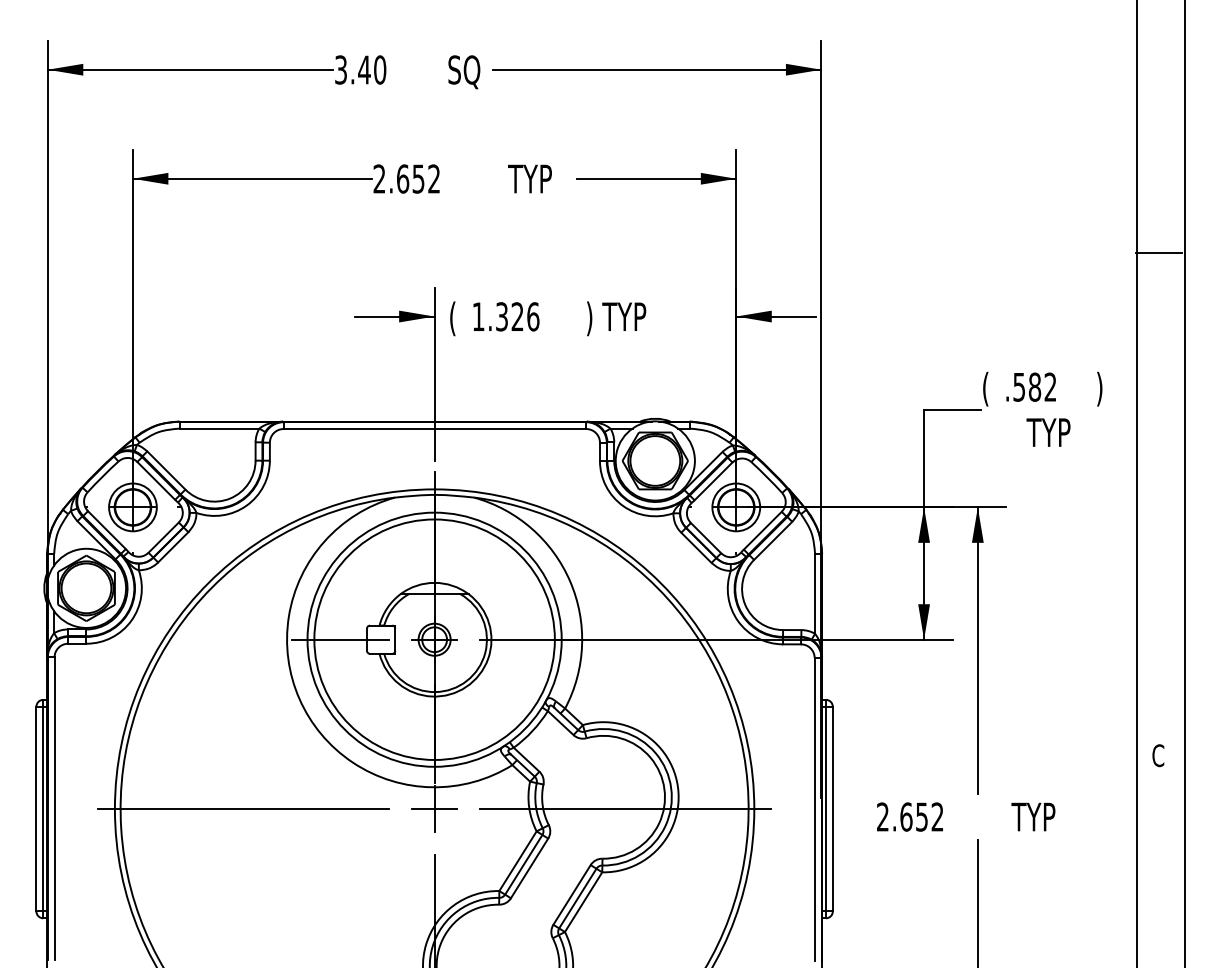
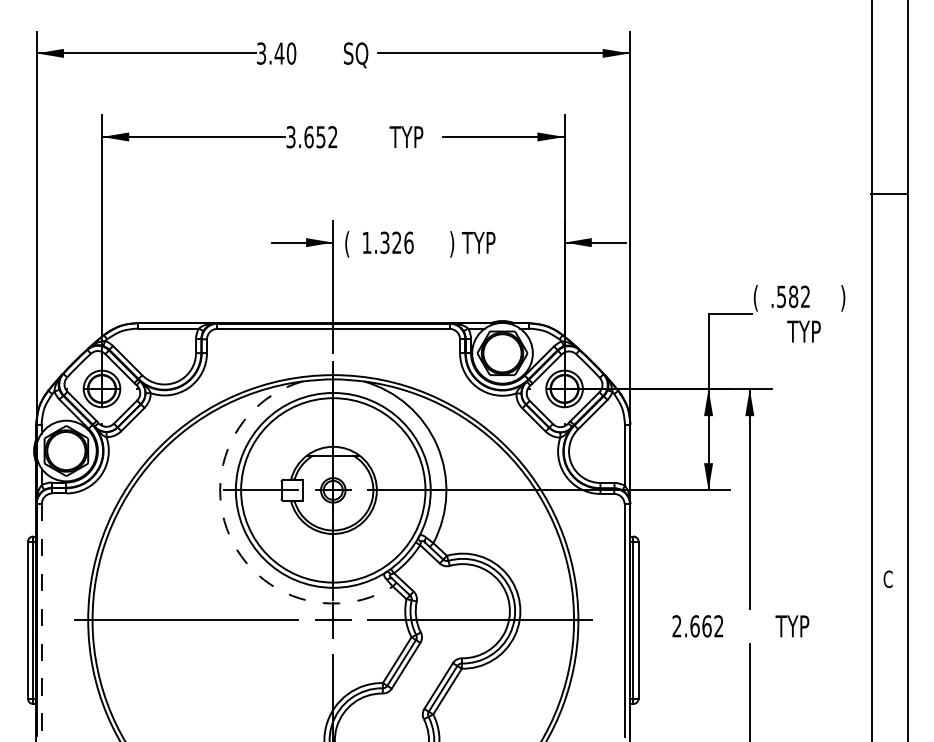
text: (378, 179) -> (290, 137), 2.652 -> 3.652
arc: (299, 698) -> (229, 535), solid -> dashed
line: (54, 809) -> (41, 620), solid -> dashed
text: (921, 817) -> (706, 626), 2.652 -> 2.662

